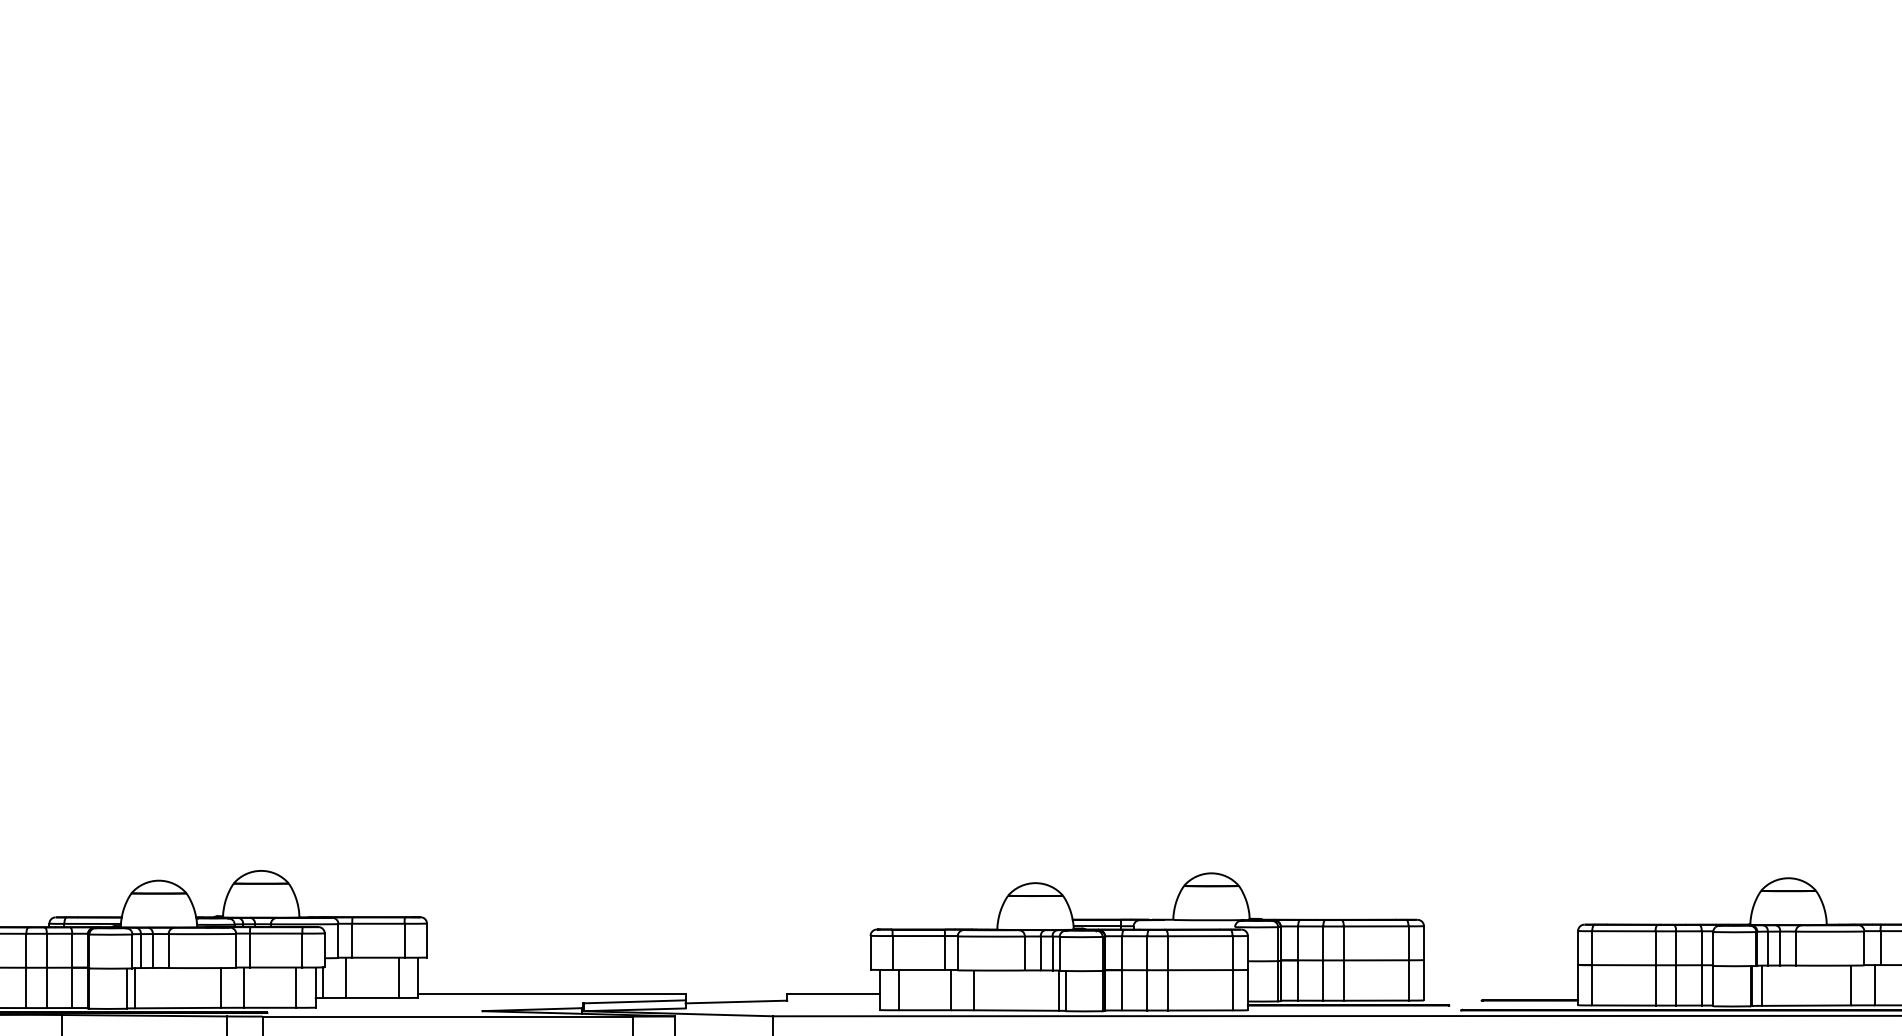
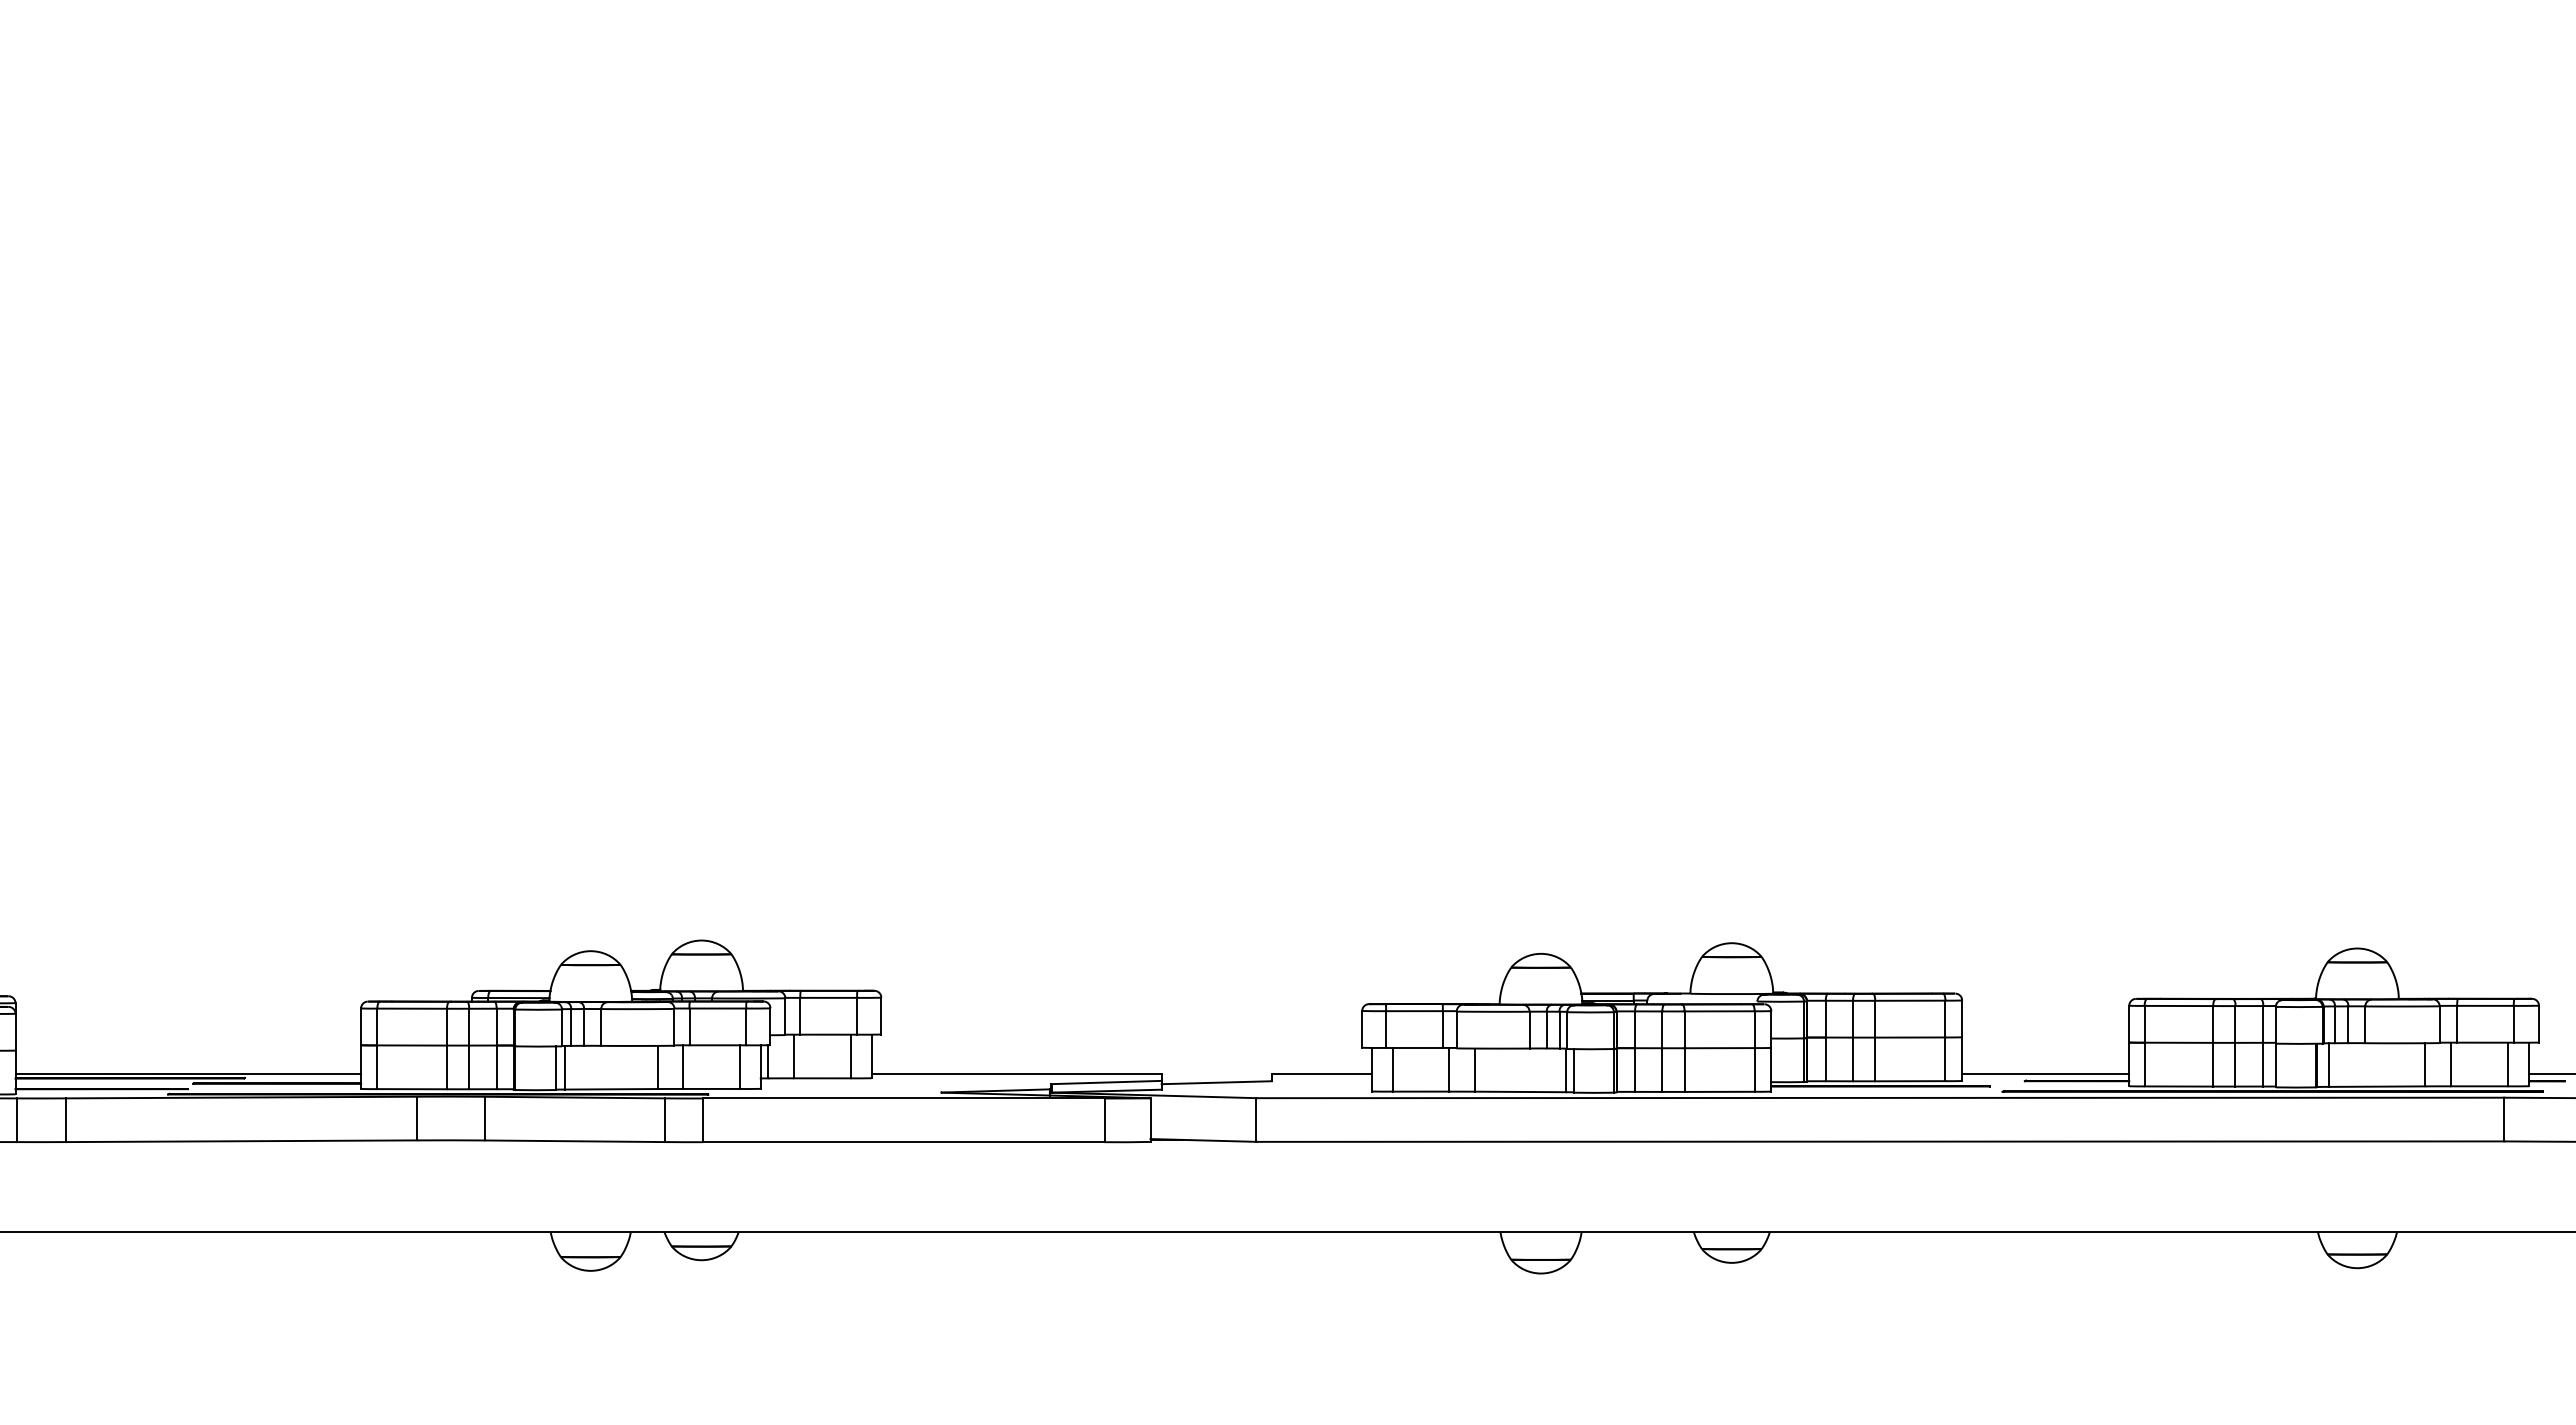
line: (1500, 994) -> (2045, 1074), added

